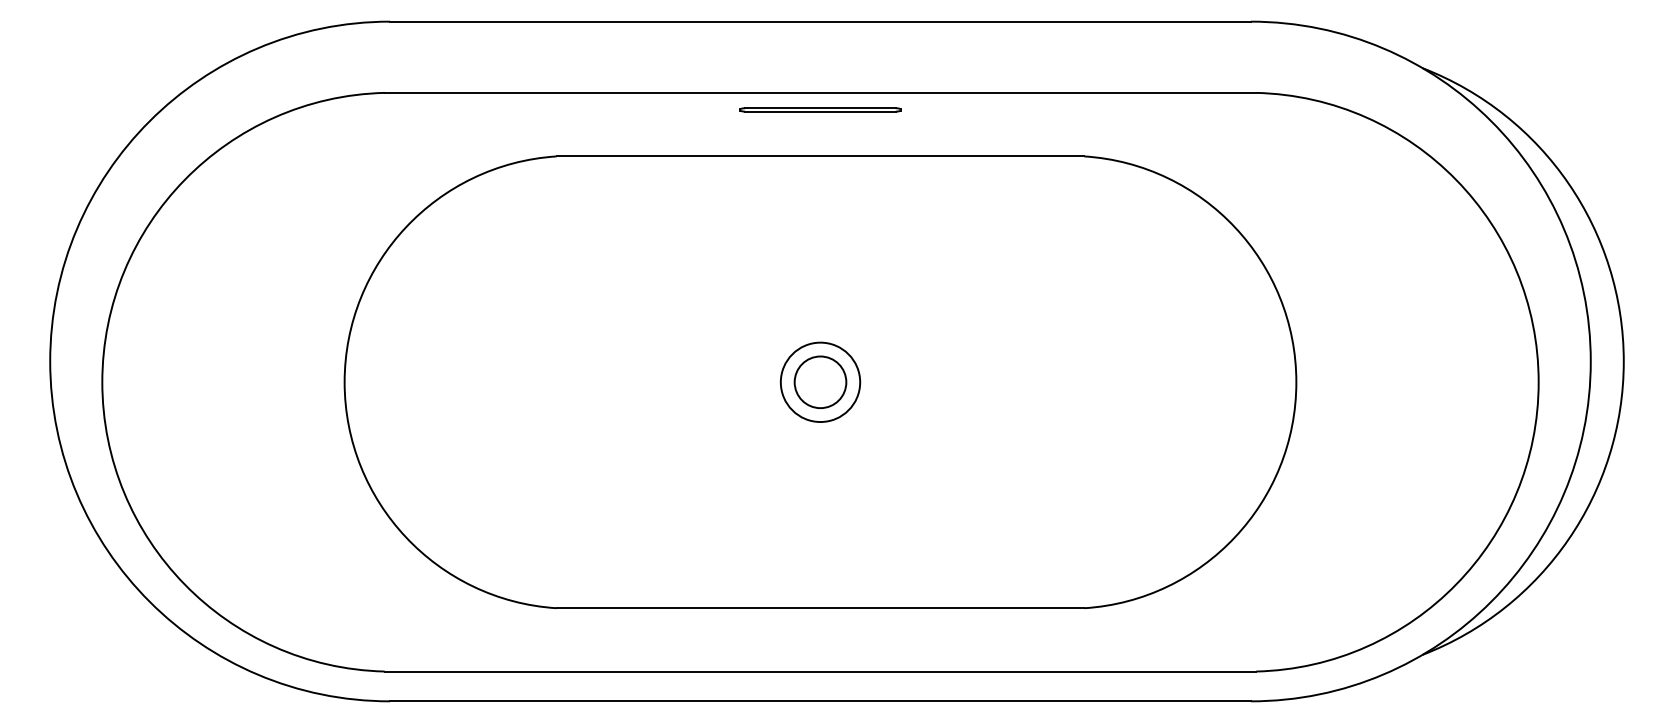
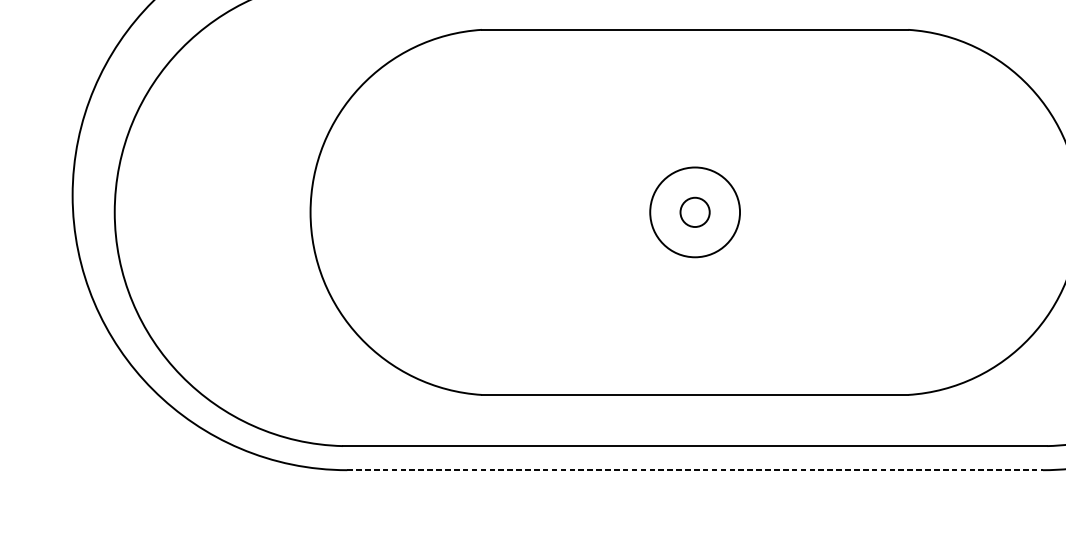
circle: (820, 382) -> (695, 212), size x0.7
circle: (820, 382) -> (695, 212), size x1.4
line: (821, 701) -> (695, 470), solid -> dashed

